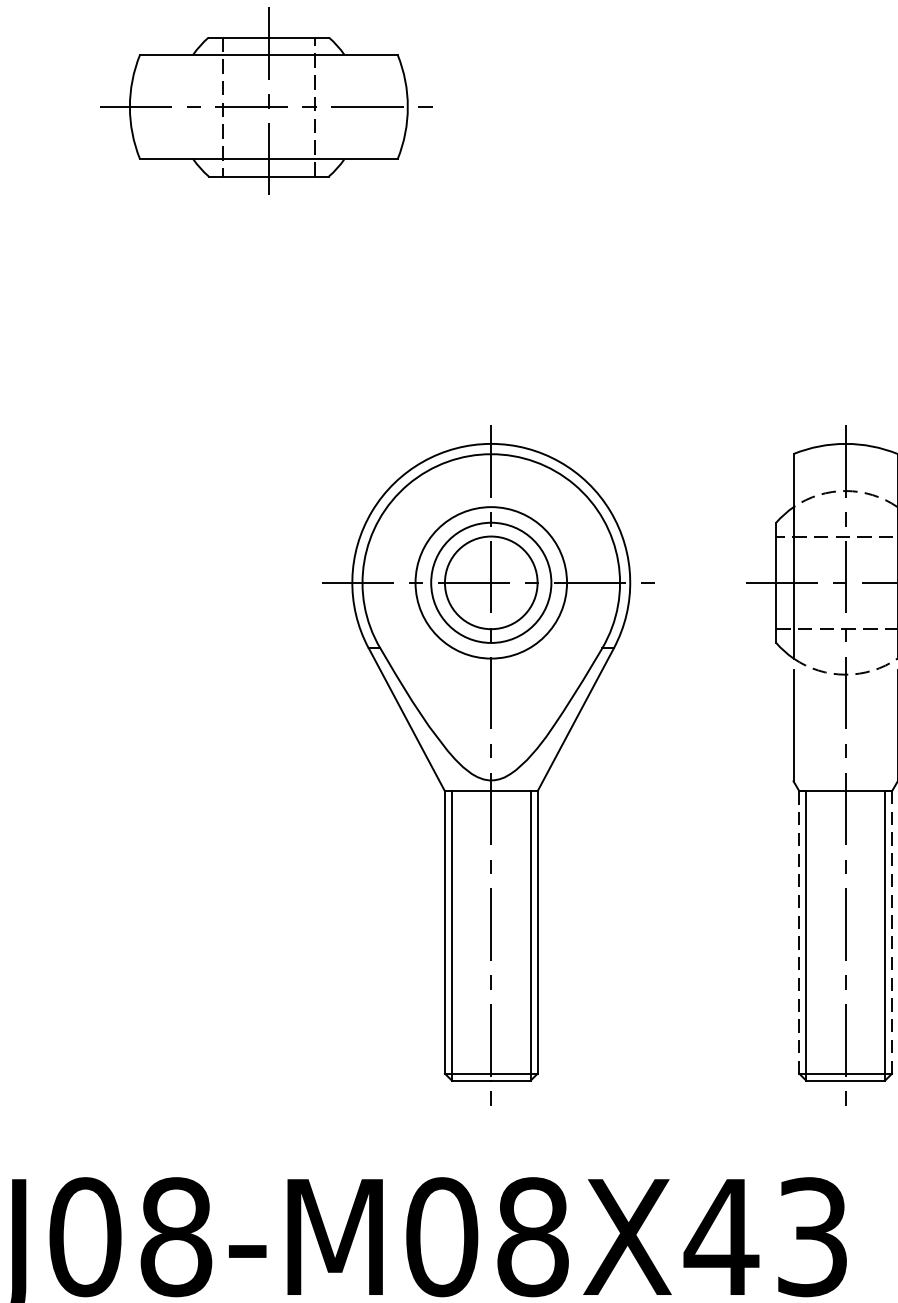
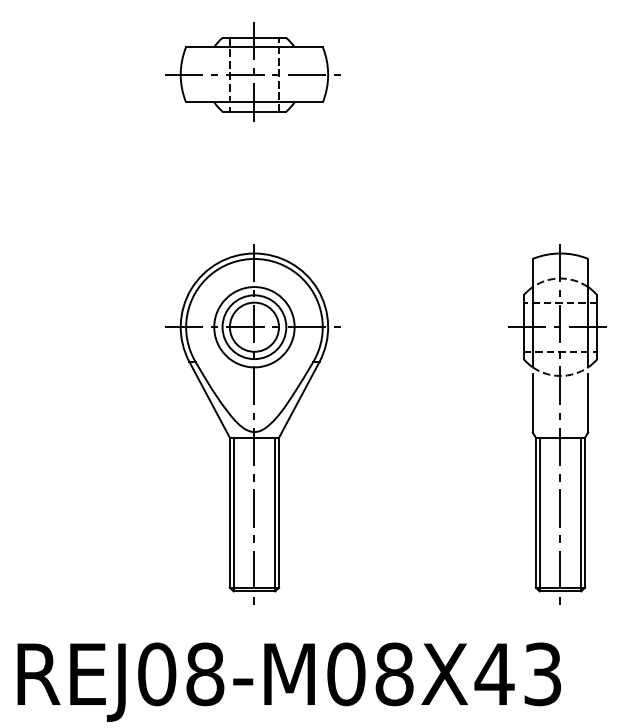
part: (487, 766) -> (252, 424), moved
line: (798, 932) -> (535, 512), dashed -> solid
line: (892, 932) -> (585, 512), dashed -> solid

